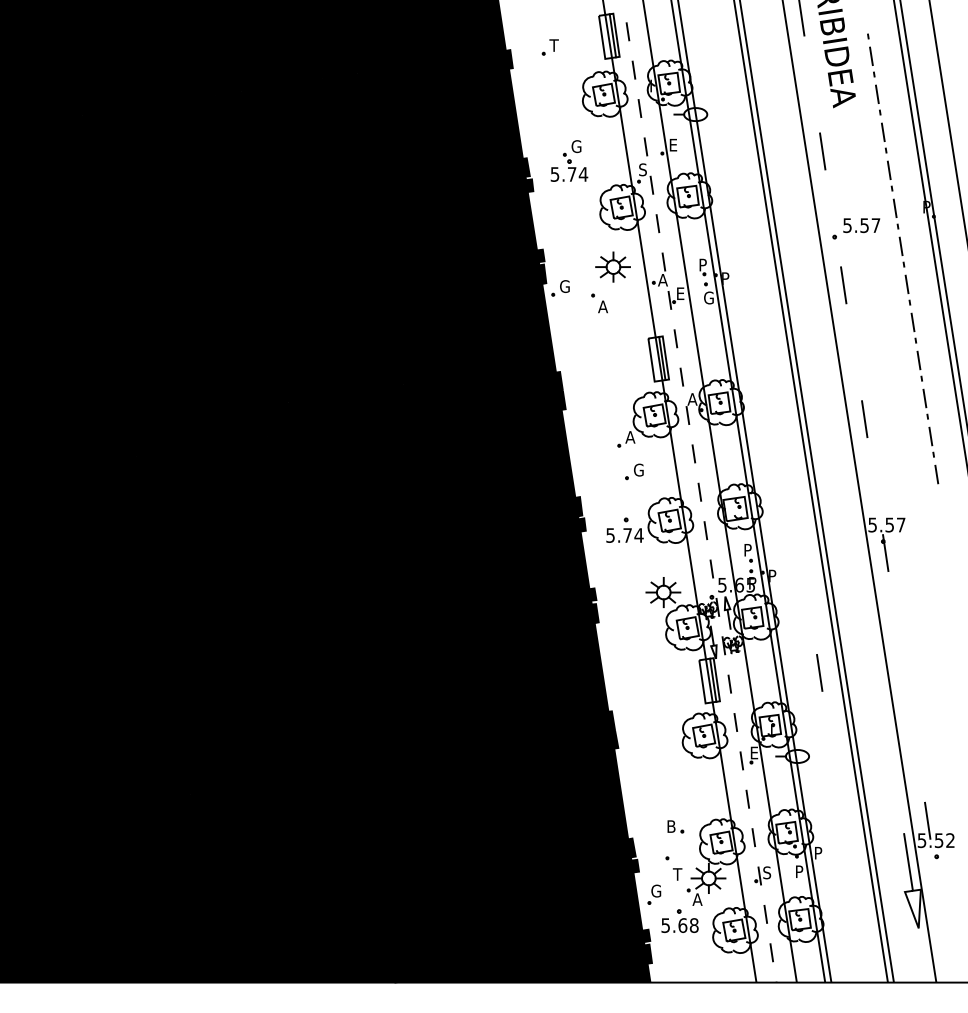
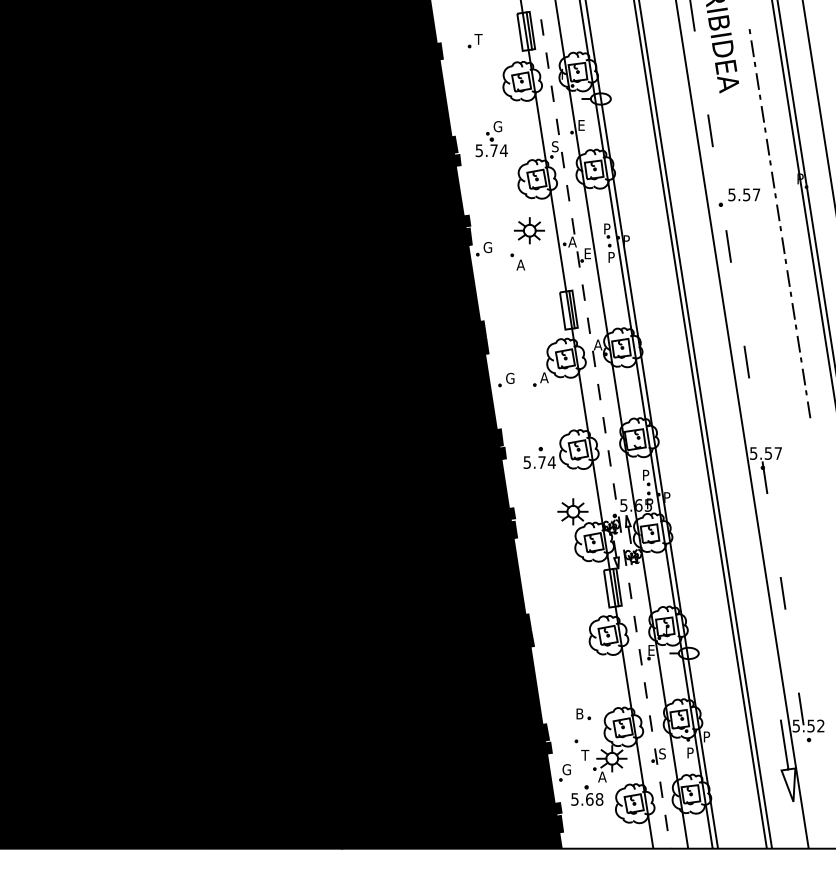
text: (708, 297) -> (611, 256), G -> P
part: (634, 471) -> (506, 379), moved
line: (819, 672) -> (782, 592), moved

